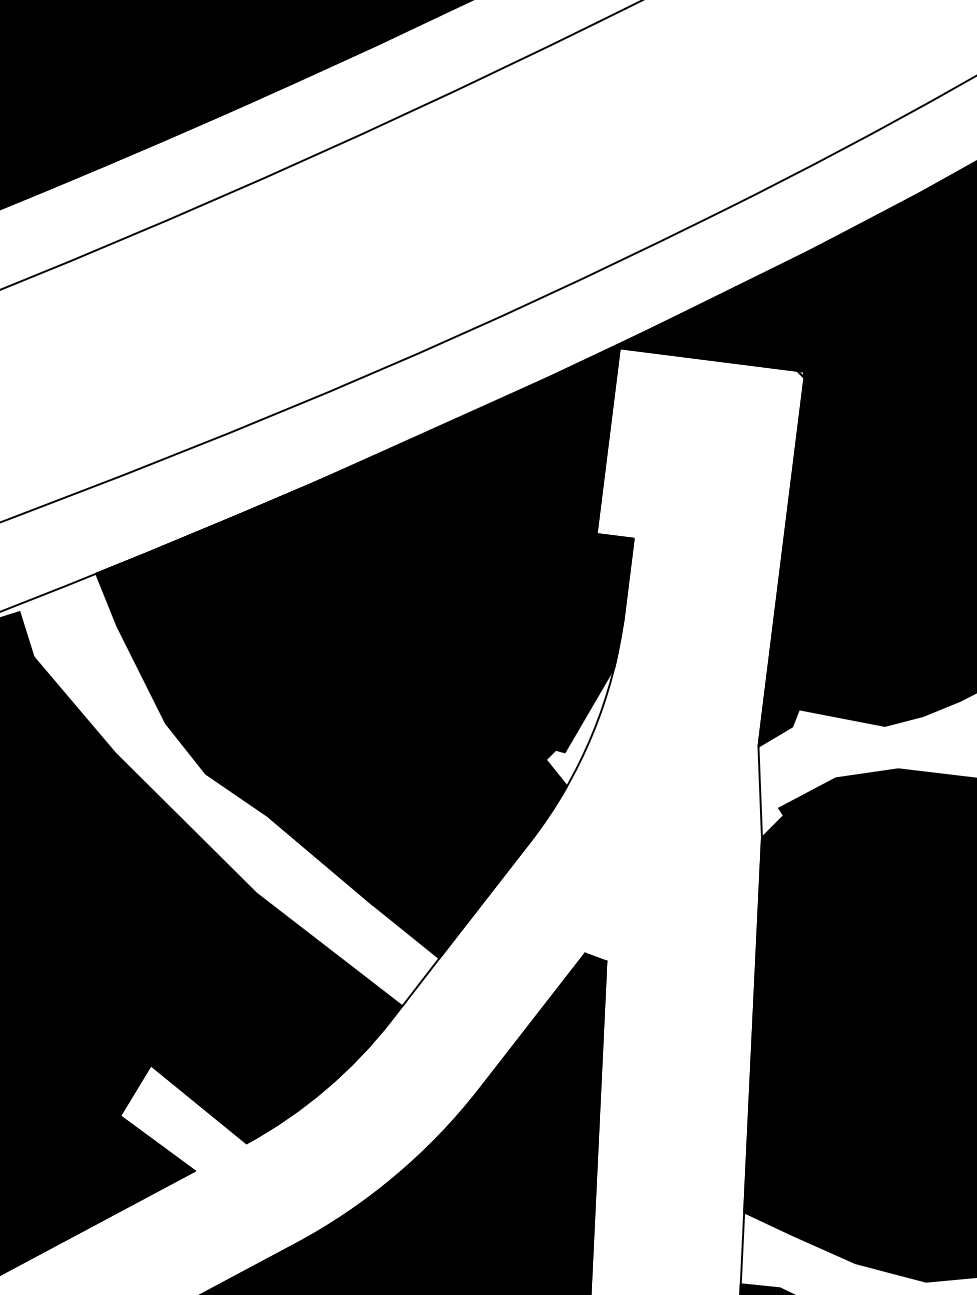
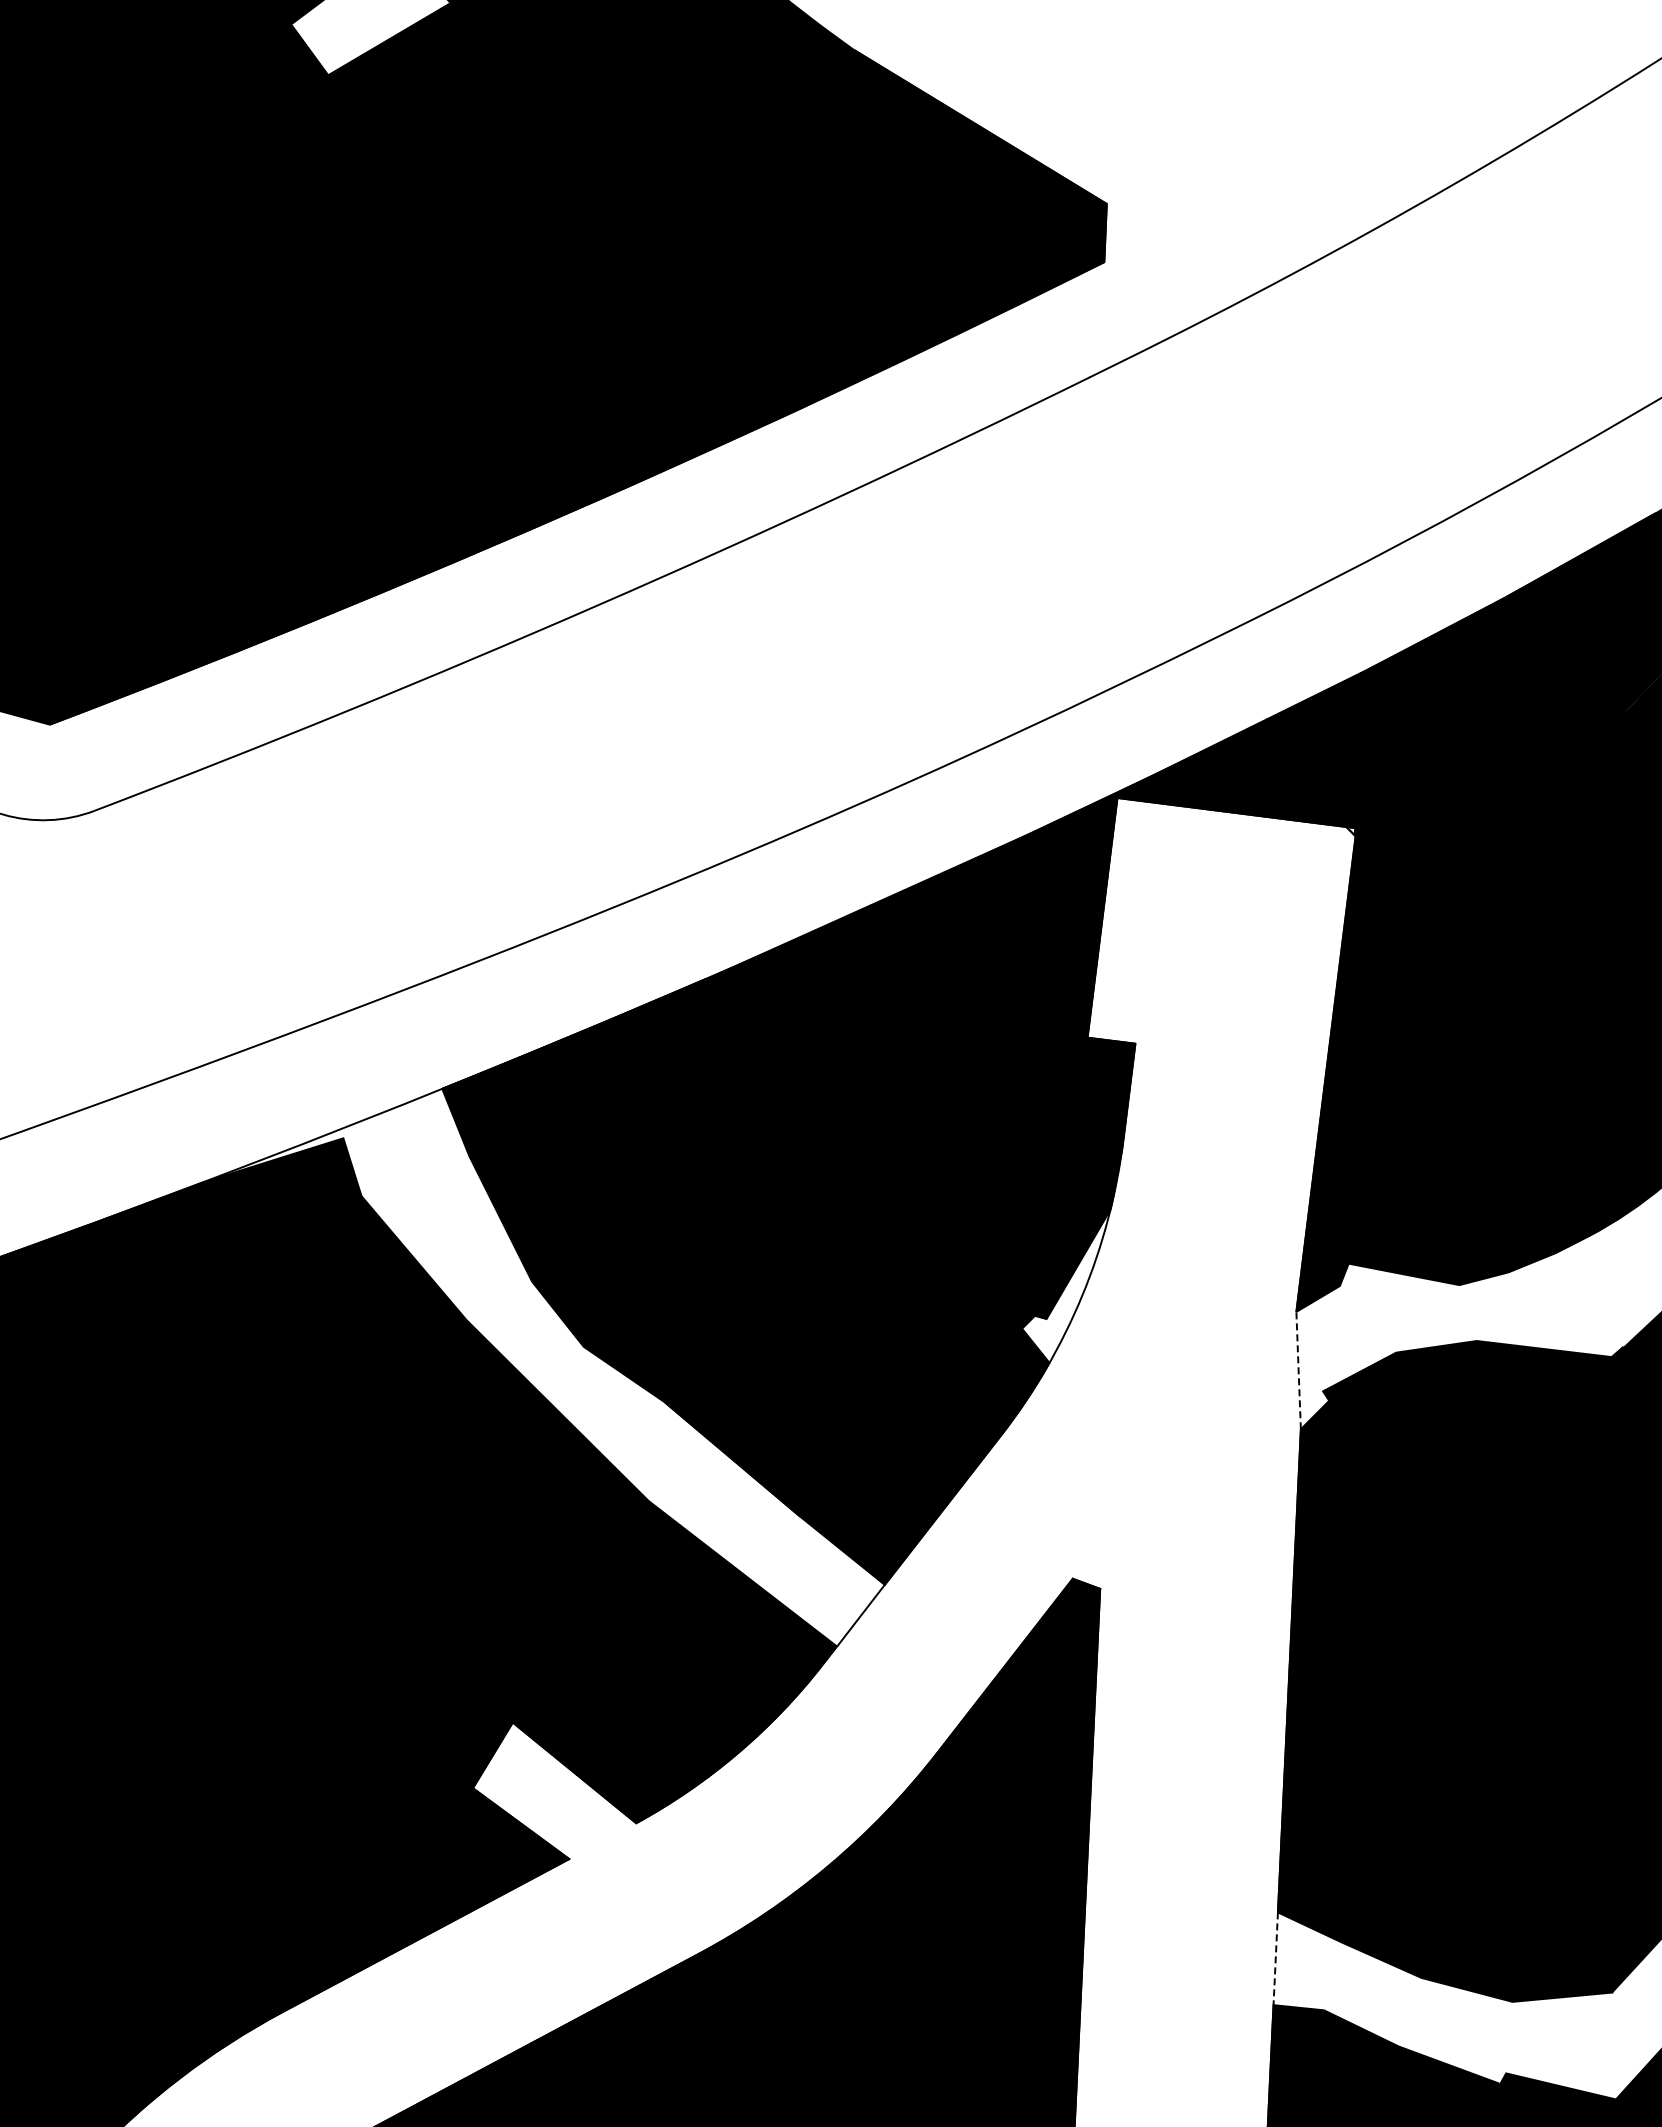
line: (760, 792) -> (1298, 1370), solid -> dashed
line: (742, 1248) -> (1275, 1959), solid -> dashed

